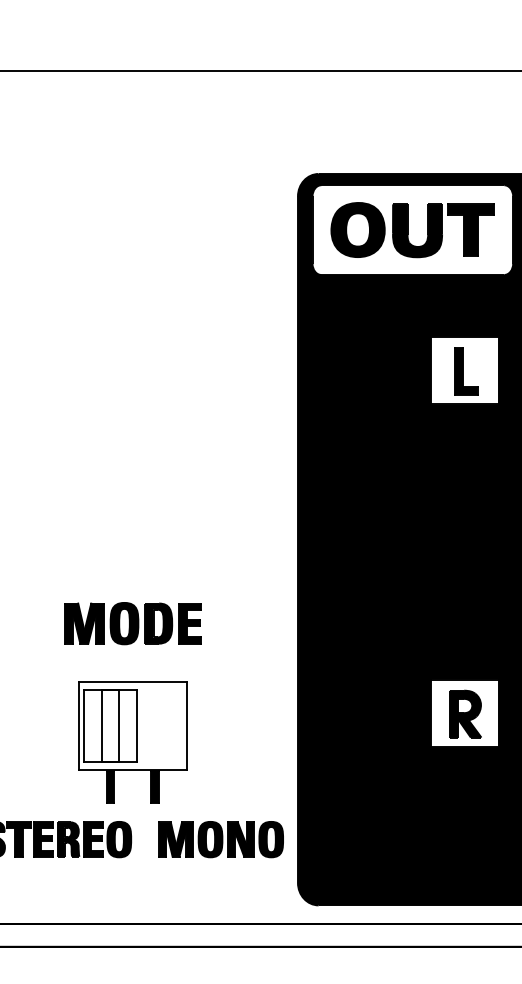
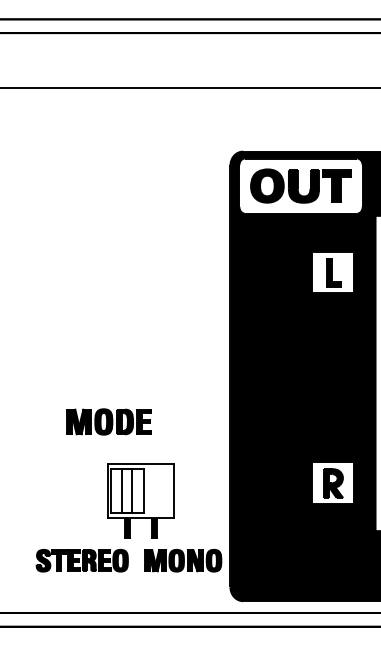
part: (132, 622) -> (108, 421), moved
part: (132, 741) -> (140, 500), moved

